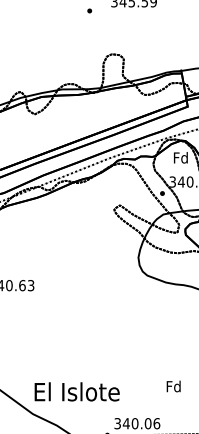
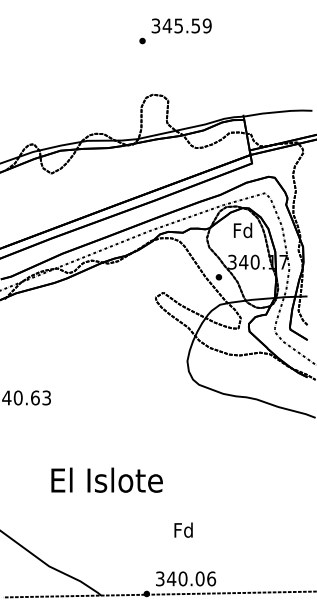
part: (89, 10) -> (142, 40), moved
text: (173, 385) -> (183, 529), moved
text: (76, 391) -> (106, 479), moved

